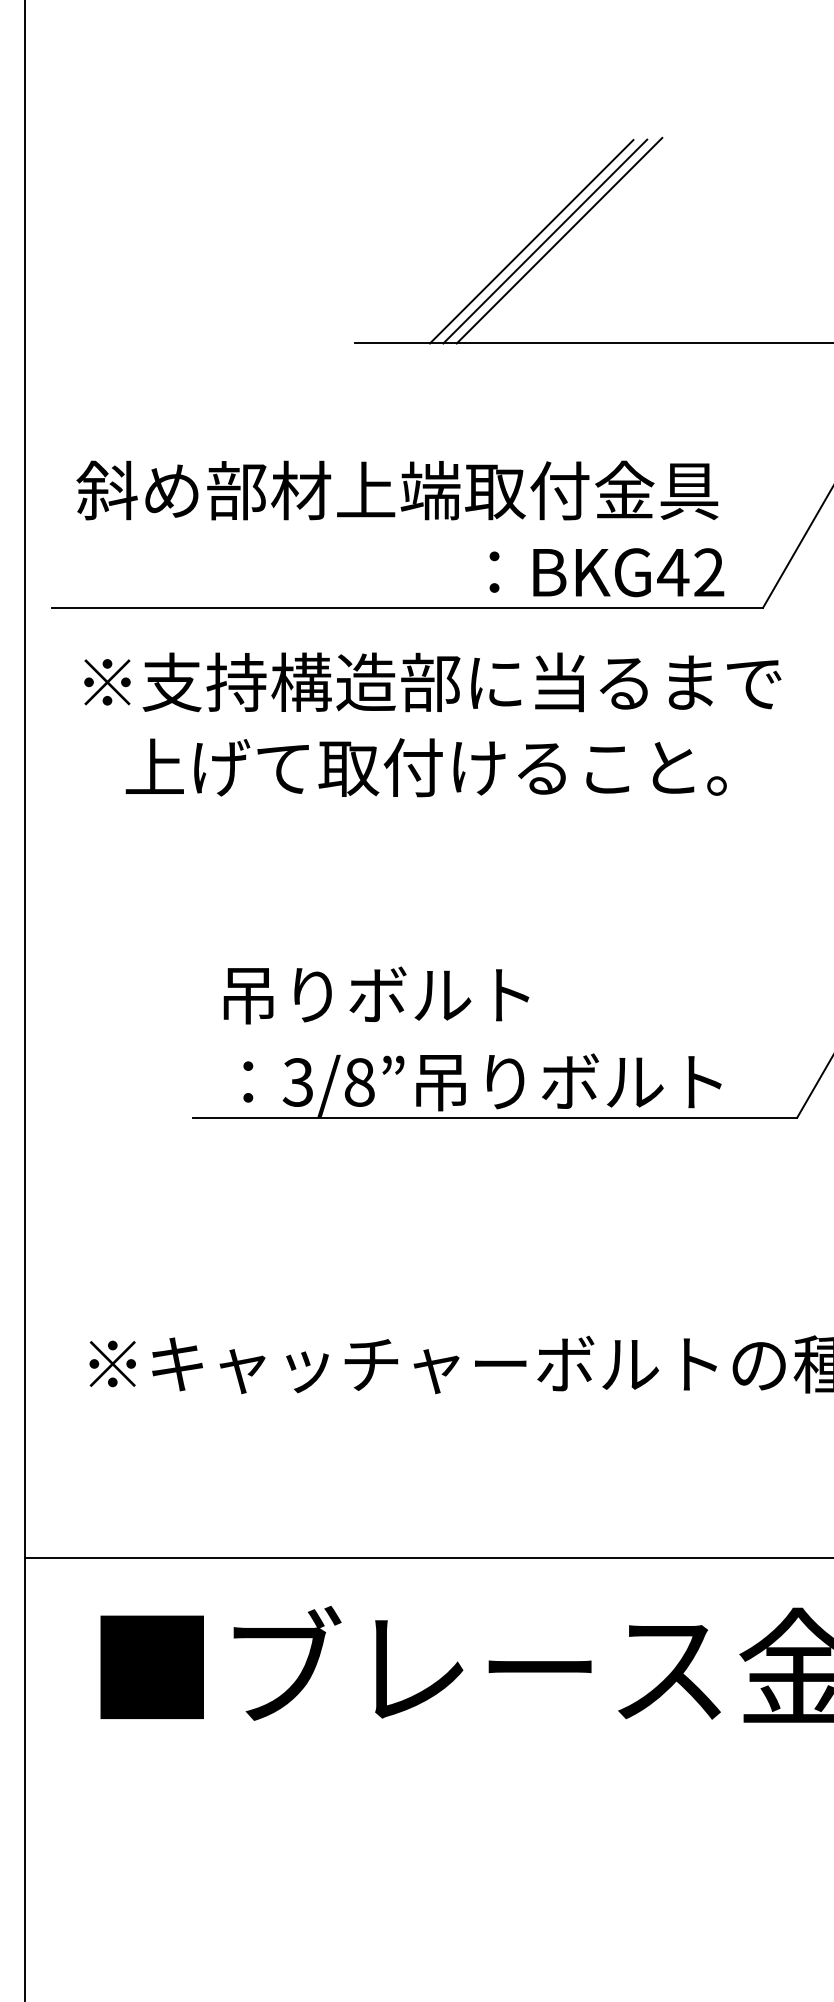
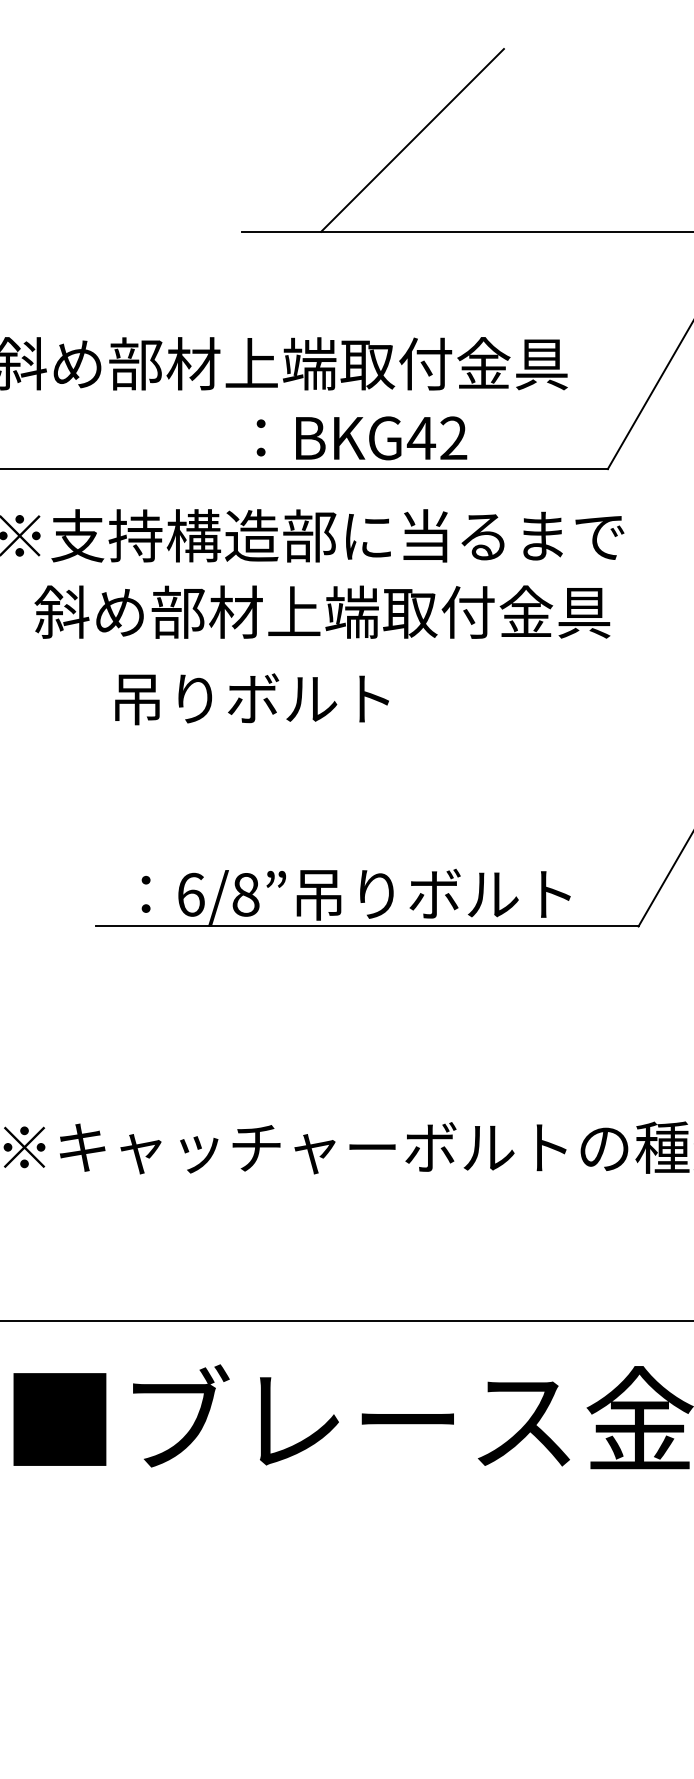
line: (559, 240) -> (425, 139), removed
line: (531, 241) -> (400, 140), removed
text: (606, 572) -> (361, 438), moved
text: (444, 767) -> (322, 612), 上げて取付けること。 -> 斜め部材上端取付金具
text: (376, 995) -> (252, 699), moved
text: (297, 1082) -> (190, 894), 3/8 -> 6/8

